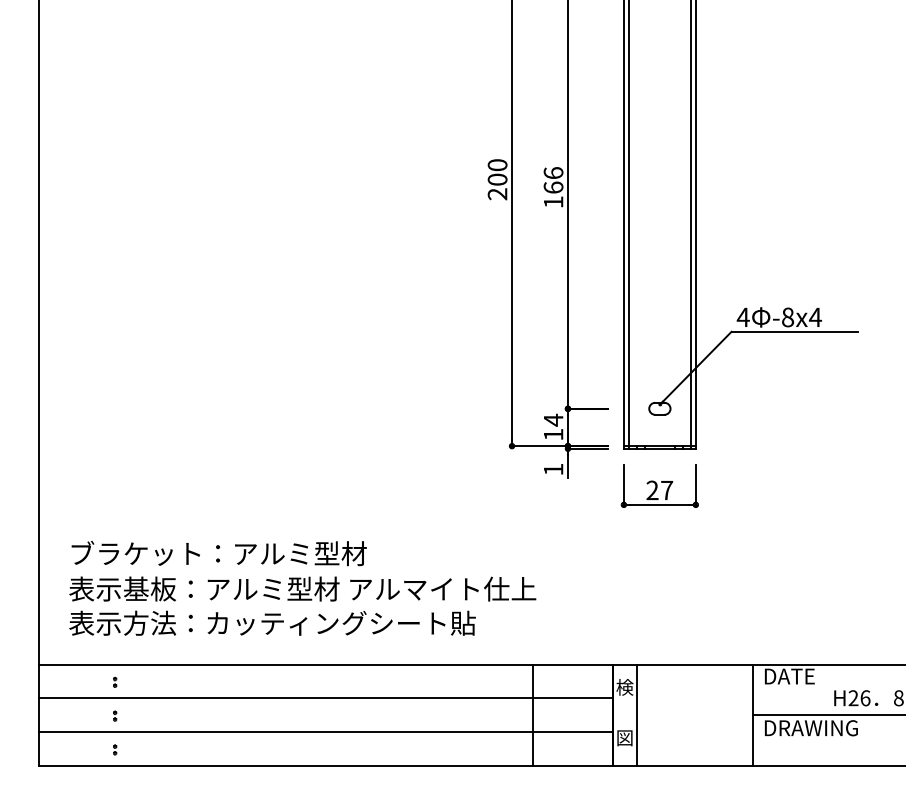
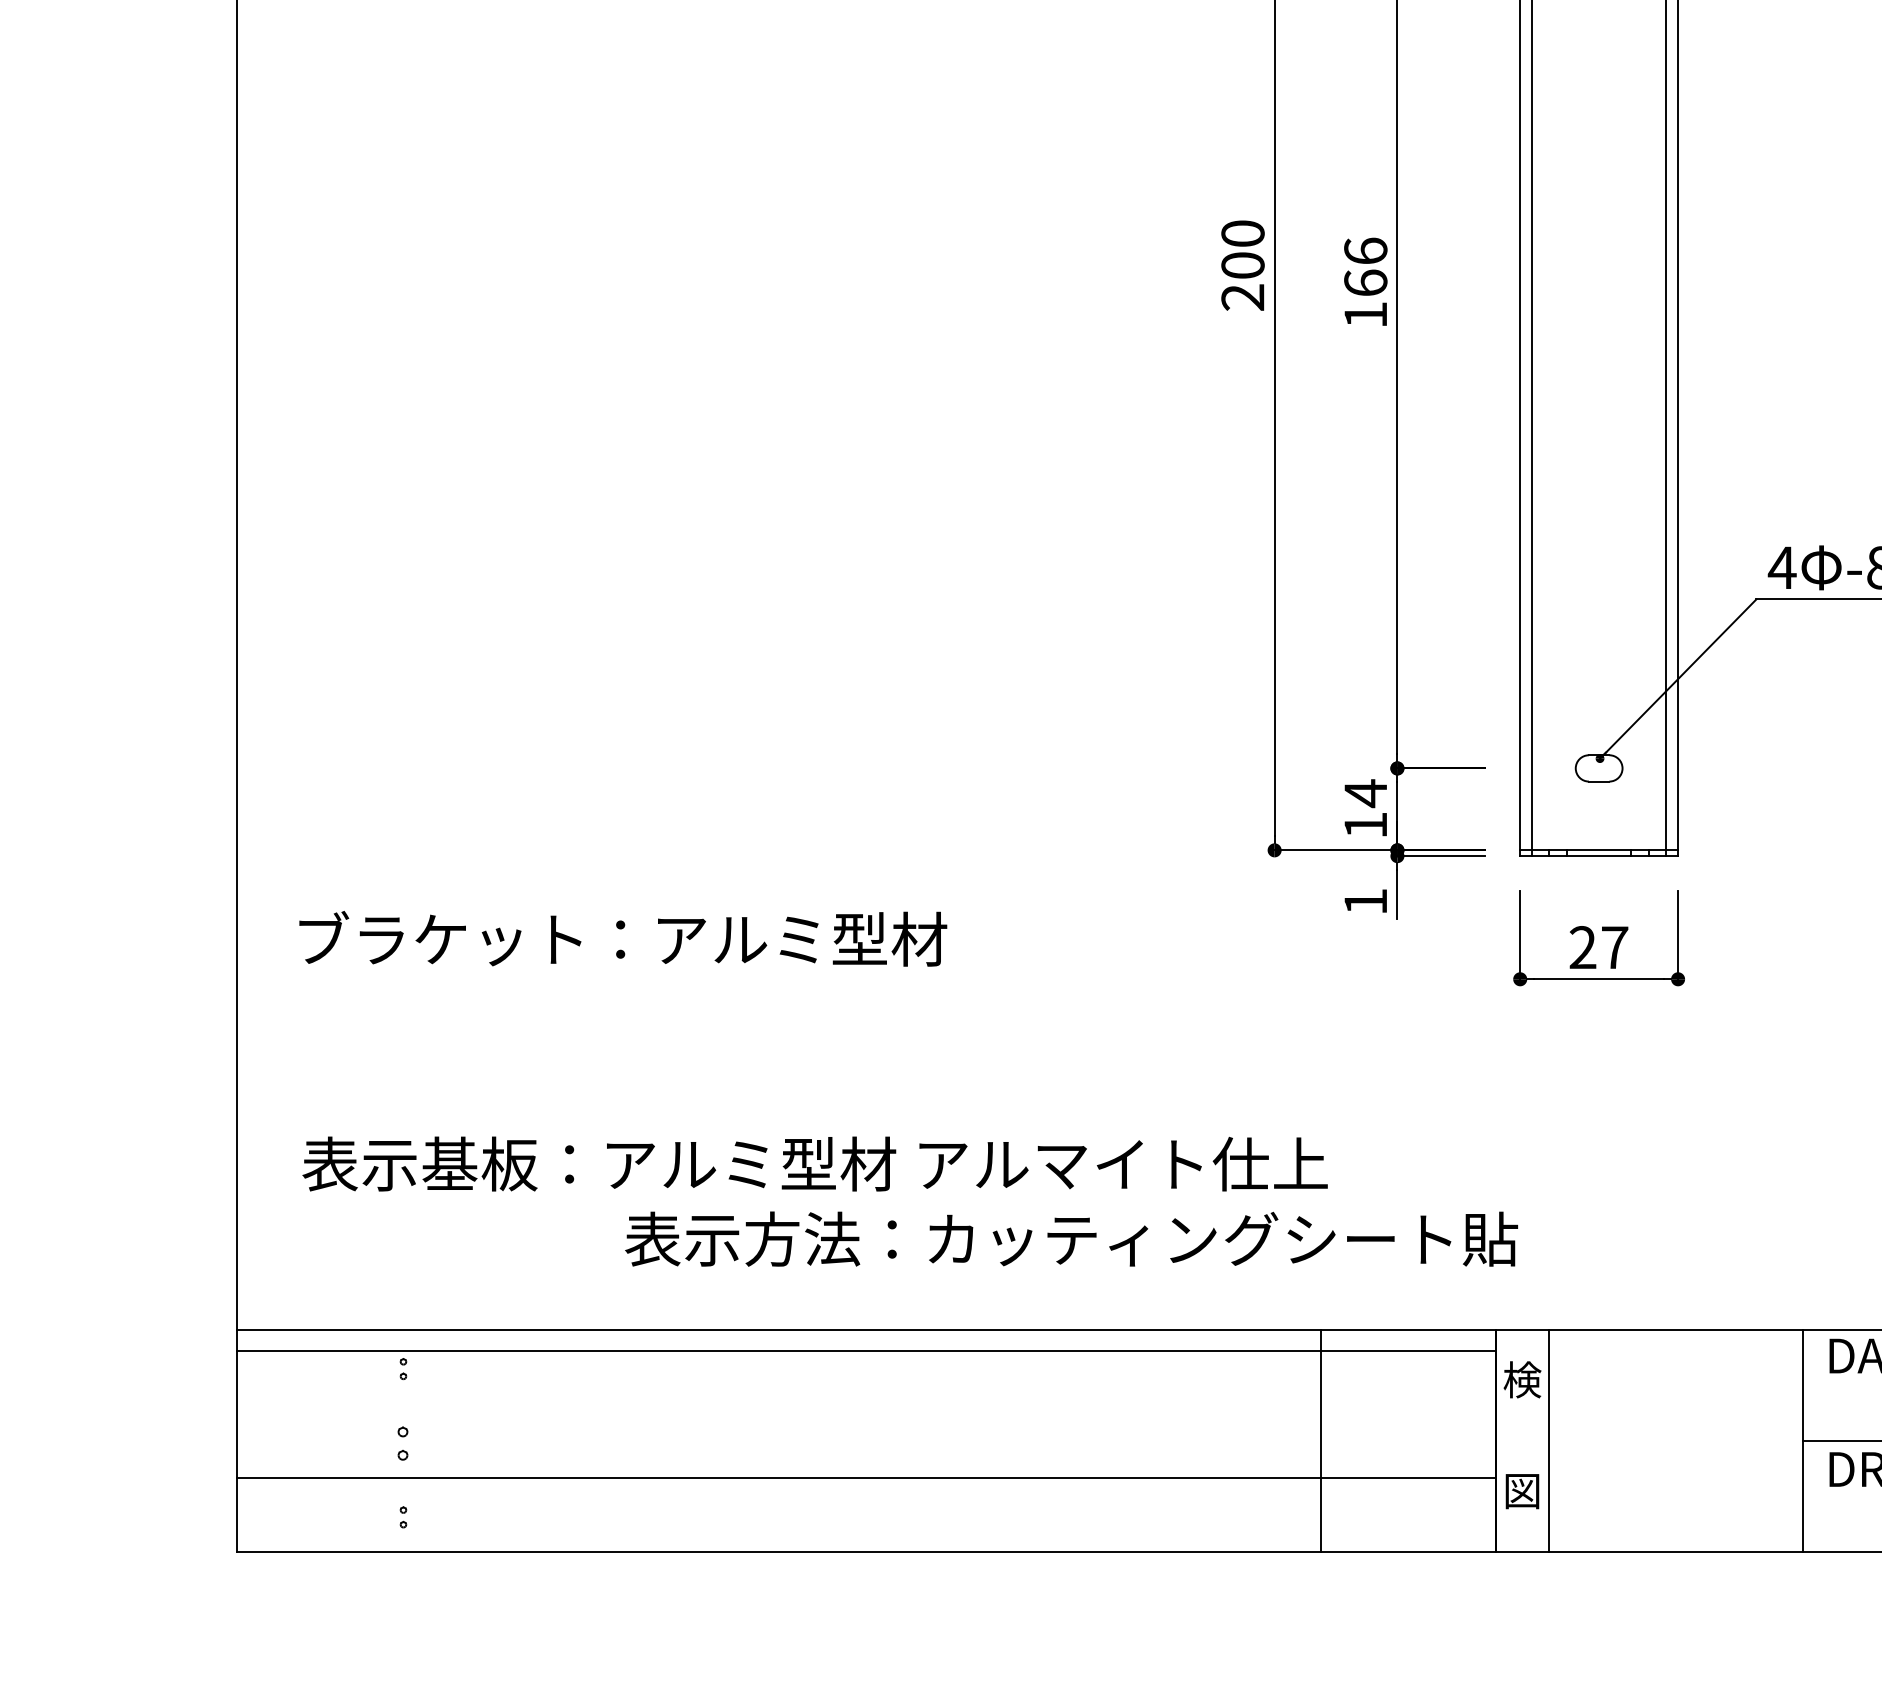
text: (218, 553) -> (621, 938), moved
text: (272, 622) -> (1071, 1237), moved
line: (325, 698) -> (865, 1351), moved
part: (115, 715) -> (404, 1441), size x1.6

